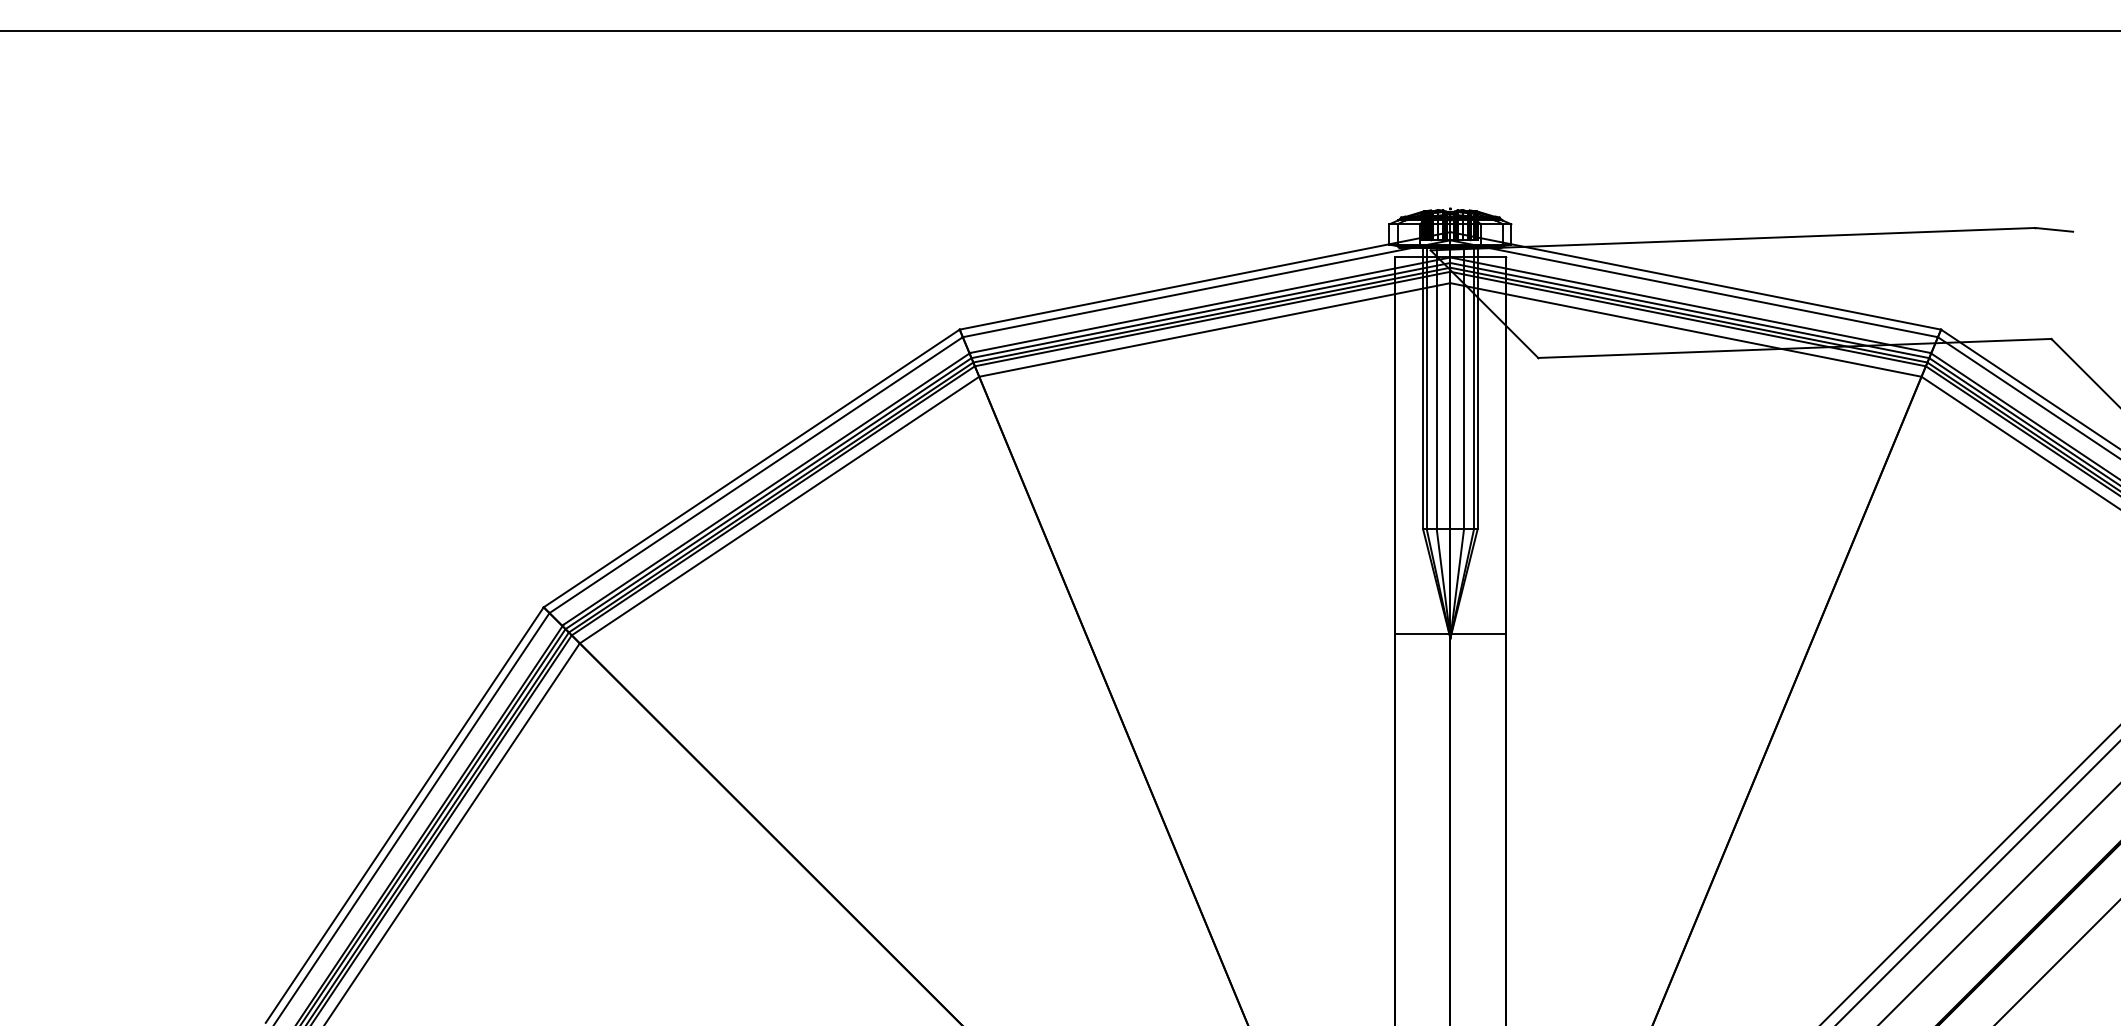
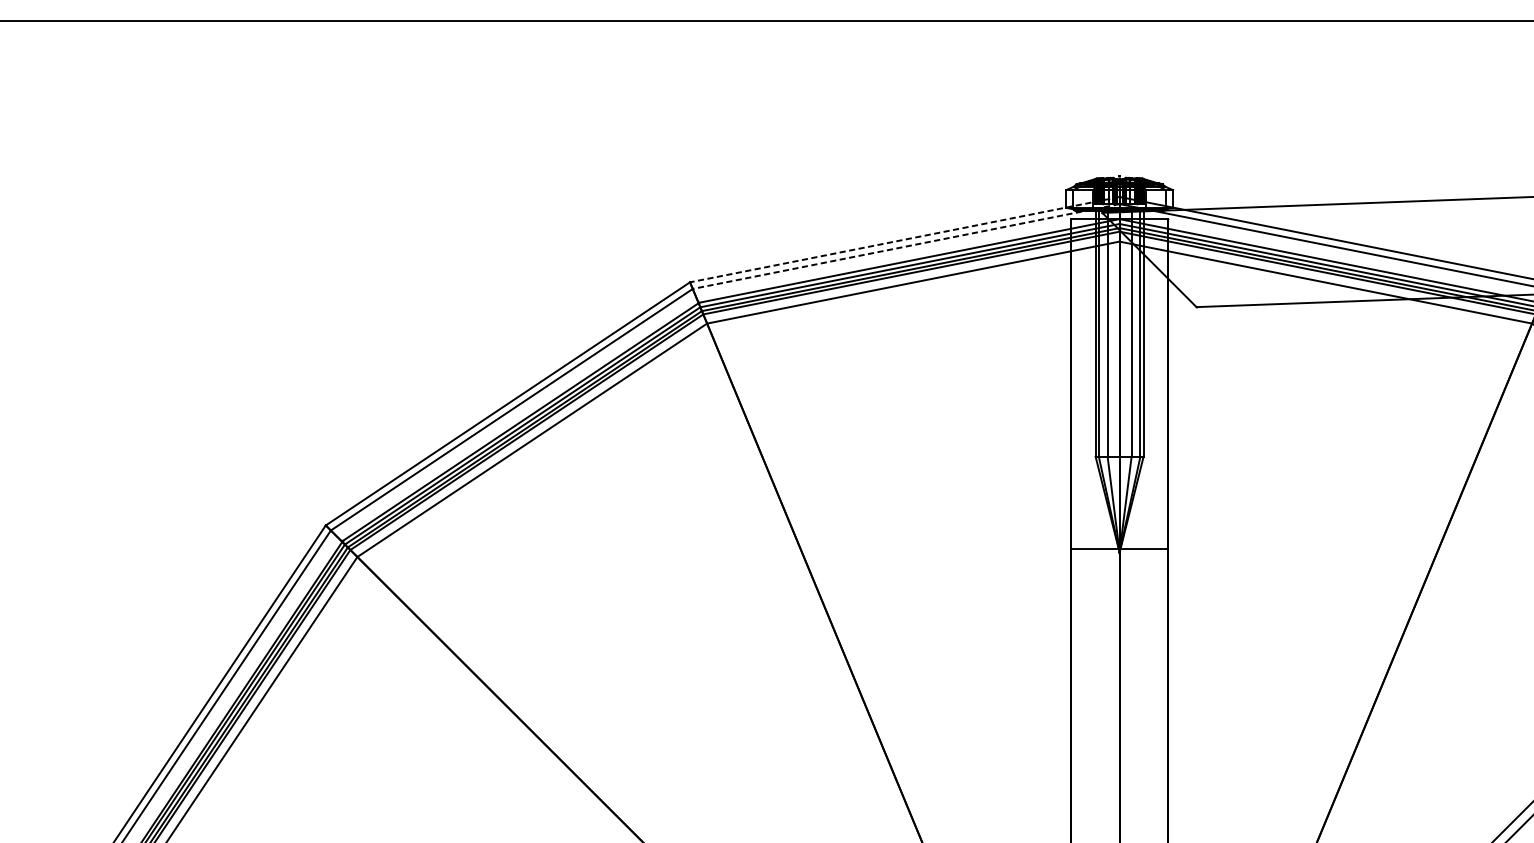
line: (1204, 280) -> (904, 239), solid -> dashed
line: (1206, 288) -> (906, 246), solid -> dashed

